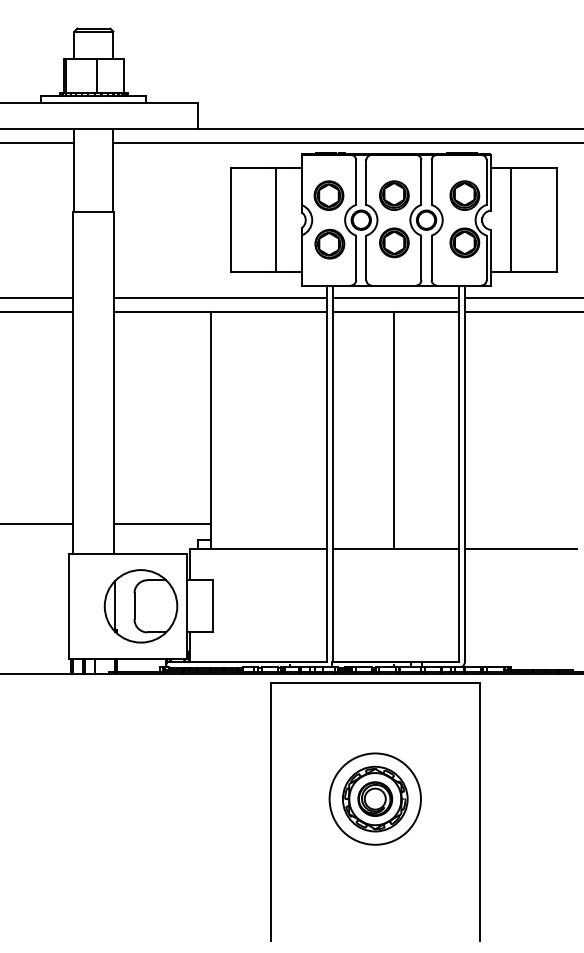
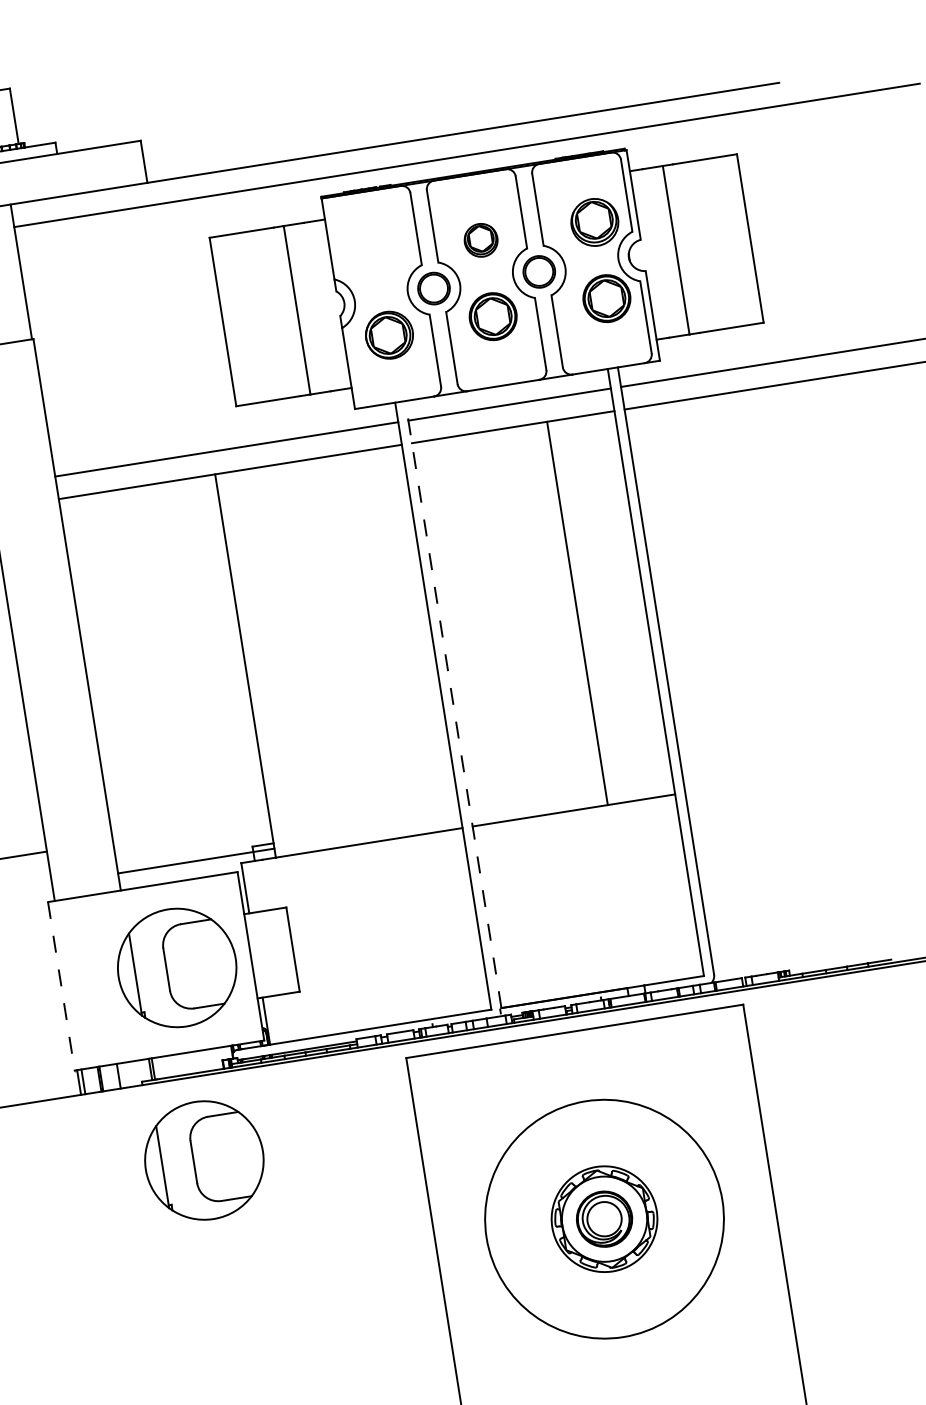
part: (328, 195) -> (374, 257), removed
part: (394, 195) -> (481, 240), size x0.7
line: (393, 430) -> (576, 613), moved
line: (333, 473) -> (453, 704), solid -> dashed
line: (162, 523) -> (195, 861), moved
line: (520, 549) -> (775, 779), removed
line: (69, 606) -> (61, 986), solid -> dashed
part: (138, 725) -> (203, 1160), added
circle: (374, 798) -> (603, 1218), size x1.6

